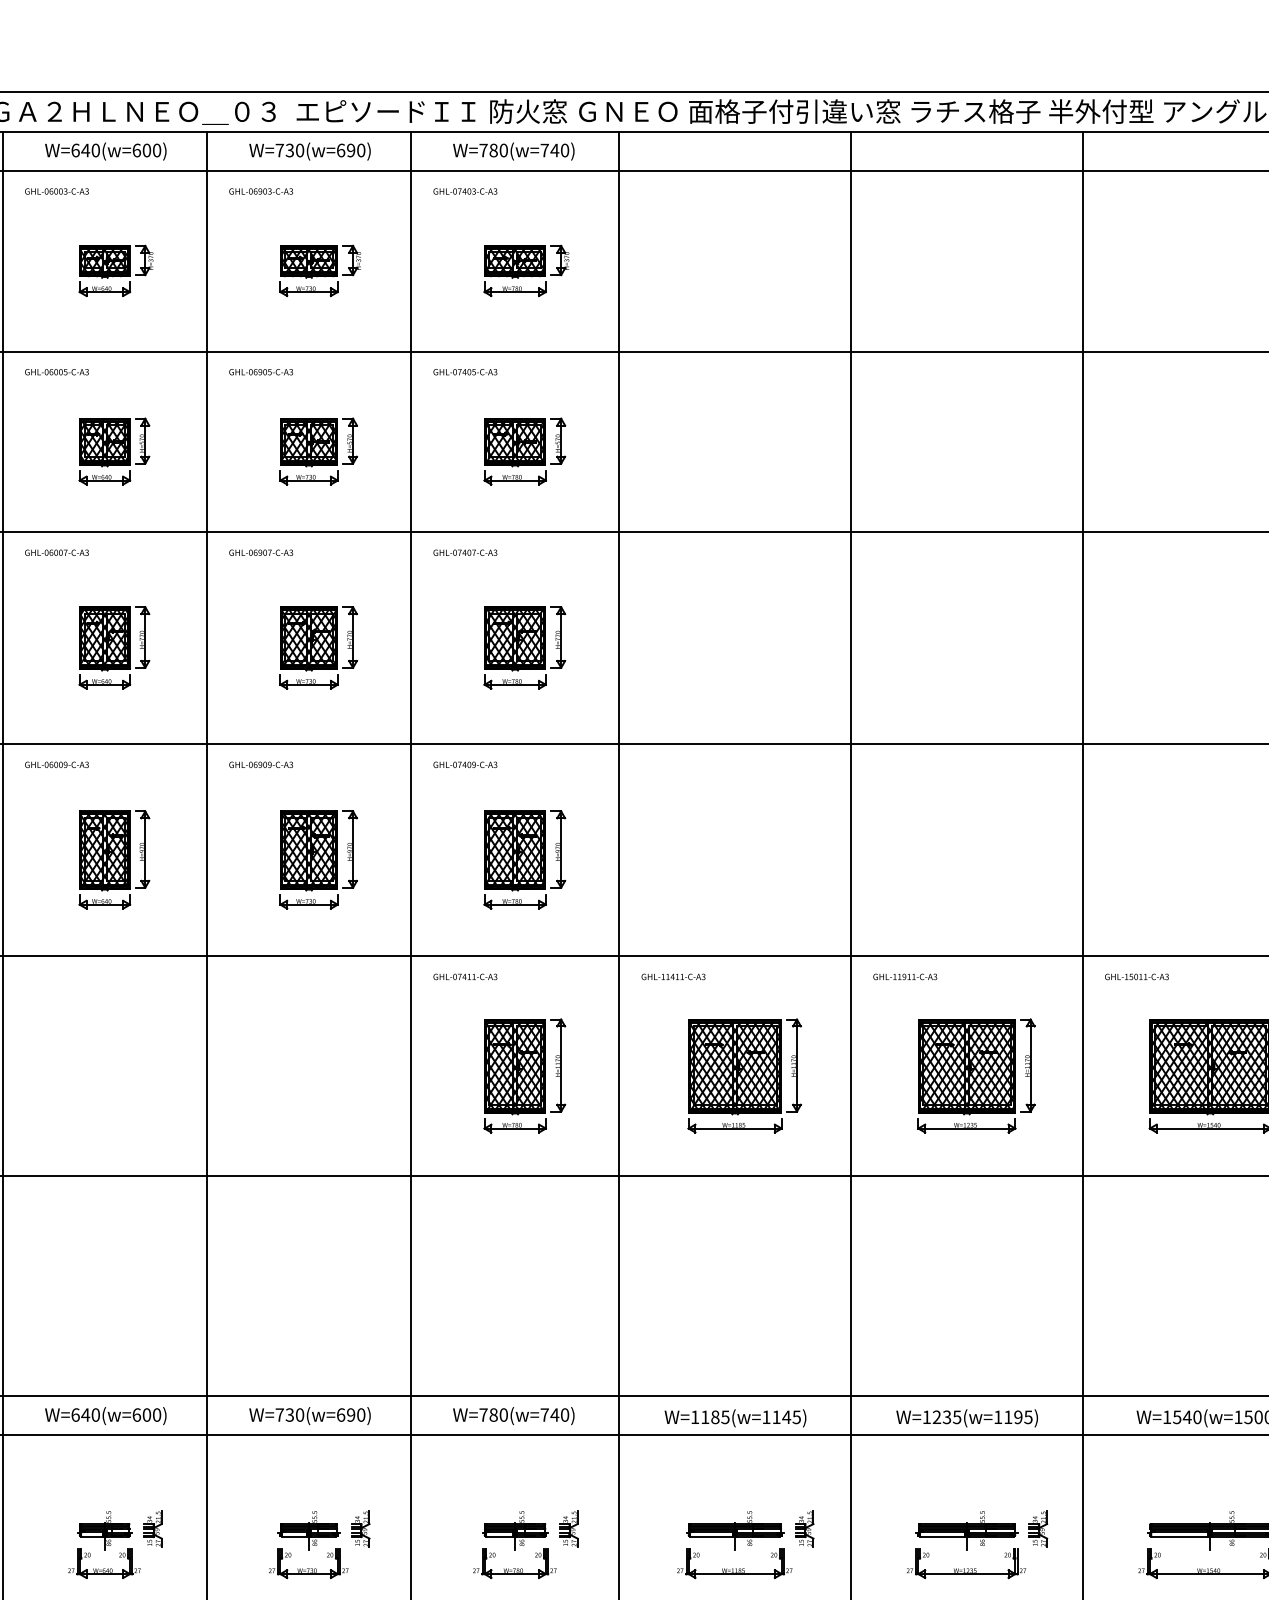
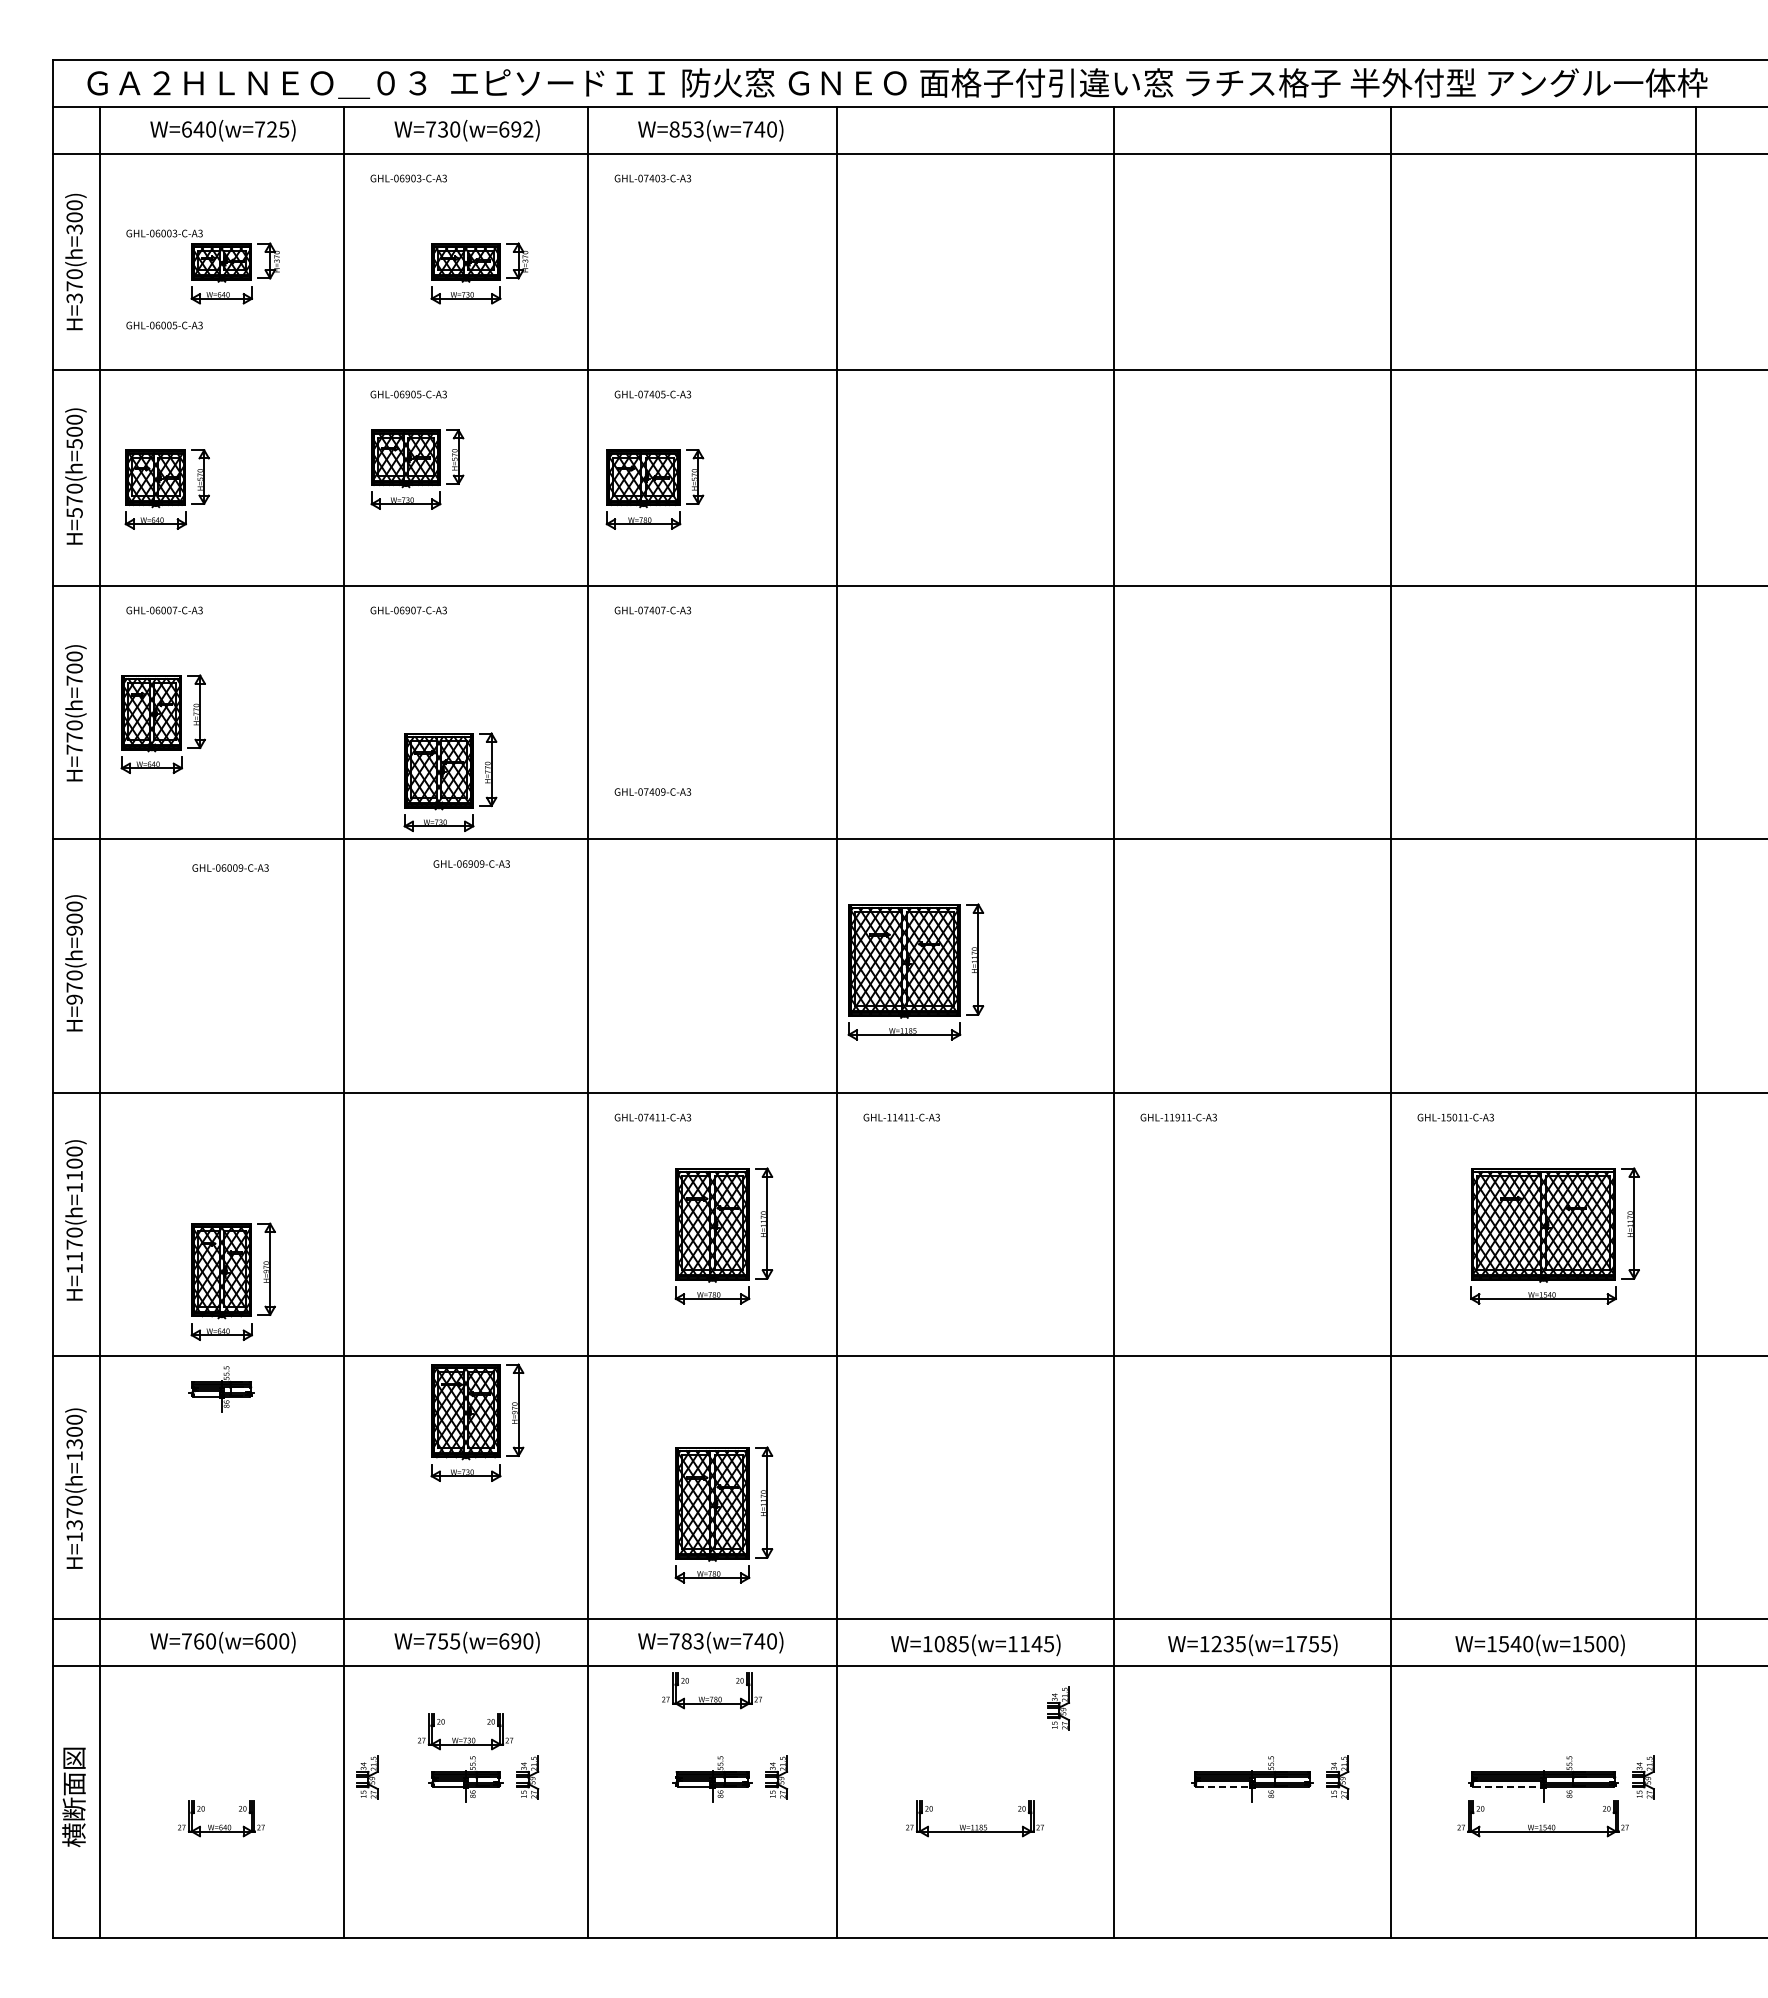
text: (147, 150) -> (272, 129), W=640(w=600) -> W=640(w=725)
text: (361, 150) -> (528, 129), W=730(w=690) -> W=730(w=692)
text: (493, 150) -> (686, 129), W=780(w=740) -> W=853(w=740)
text: (56, 191) -> (164, 233), moved
part: (526, 270) -> (725, 273), removed
text: (56, 372) -> (164, 325), moved
part: (113, 451) -> (166, 489), moved
part: (318, 451) -> (417, 469), moved
part: (524, 451) -> (654, 489), moved
part: (113, 647) -> (162, 723), moved
part: (318, 647) -> (450, 781), moved
part: (524, 647) -> (723, 723), removed
text: (56, 764) -> (230, 867), moved
text: (260, 764) -> (471, 863), moved
text: (465, 764) -> (652, 791), moved
part: (113, 859) -> (232, 1281), moved
part: (318, 859) -> (477, 1422), moved
part: (524, 859) -> (723, 977), removed
part: (744, 1075) -> (915, 971), moved
part: (976, 1075) -> (1263, 1235), removed
part: (524, 1308) -> (723, 1514), added
text: (81, 1415) -> (193, 1641), W=640(w=600) -> W=760(w=600)
text: (295, 1415) -> (449, 1641), W=730(w=690) -> W=755(w=690)
text: (503, 1415) -> (698, 1641), W=780(w=740) -> W=783(w=740)
text: (705, 1417) -> (939, 1644), W=1185(w=1145) -> W=1085(w=1145)
text: (1012, 1417) -> (1307, 1644), W=1235(w=1195) -> W=1235(w=1755)
part: (153, 1528) -> (367, 1777), moved
part: (804, 1528) -> (1058, 1708), moved
part: (104, 1530) -> (221, 1389), moved
part: (735, 1530) -> (975, 1779), removed
line: (942, 1536) -> (1223, 1786), solid -> dashed
line: (1180, 1536) -> (1507, 1786), solid -> dashed
part: (308, 1563) -> (465, 1731), moved
part: (514, 1563) -> (711, 1690), moved
part: (964, 1568) -> (1249, 1824), removed

